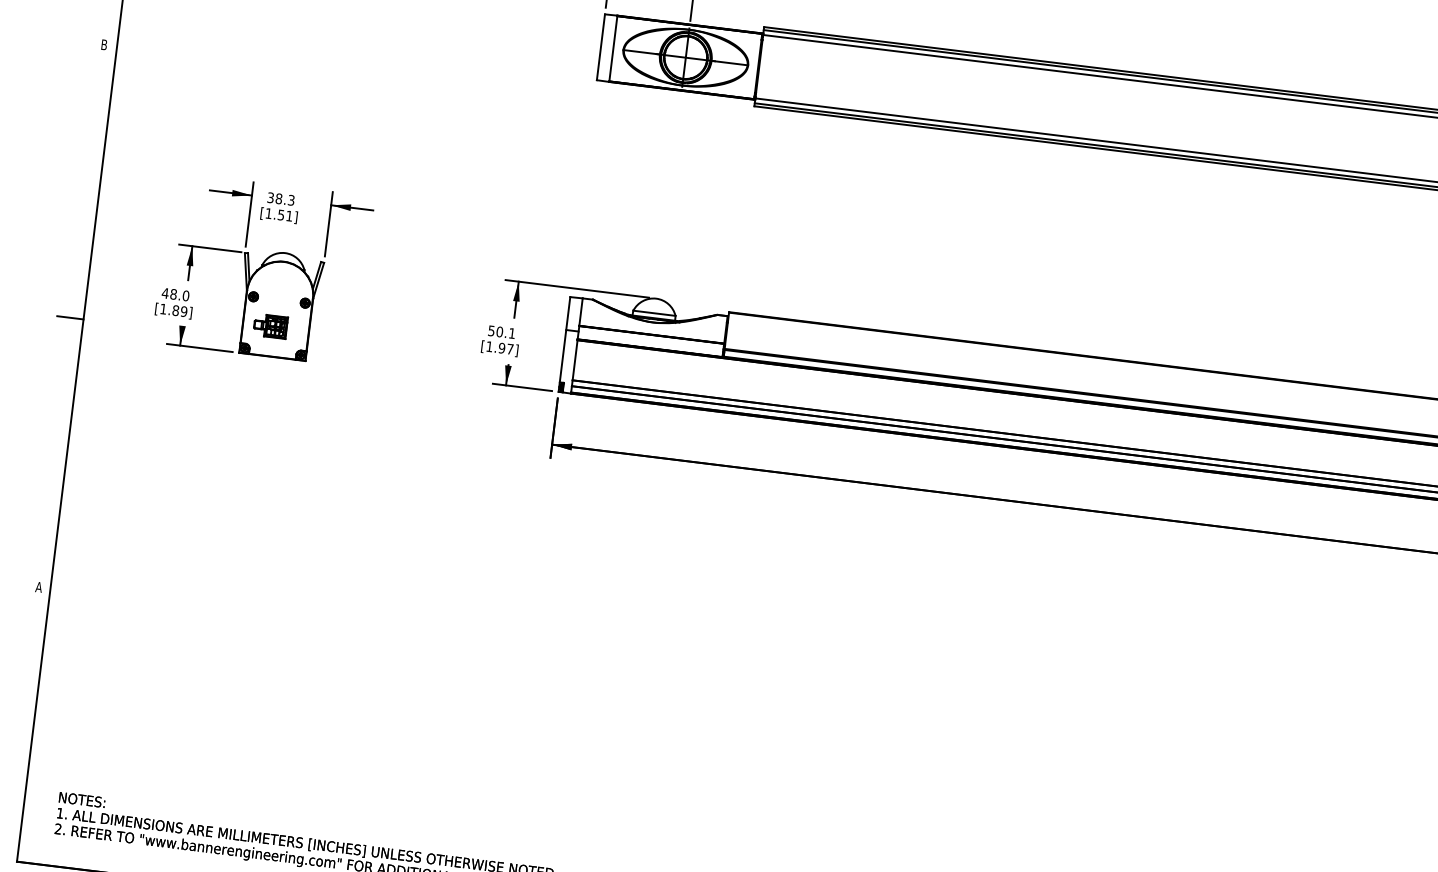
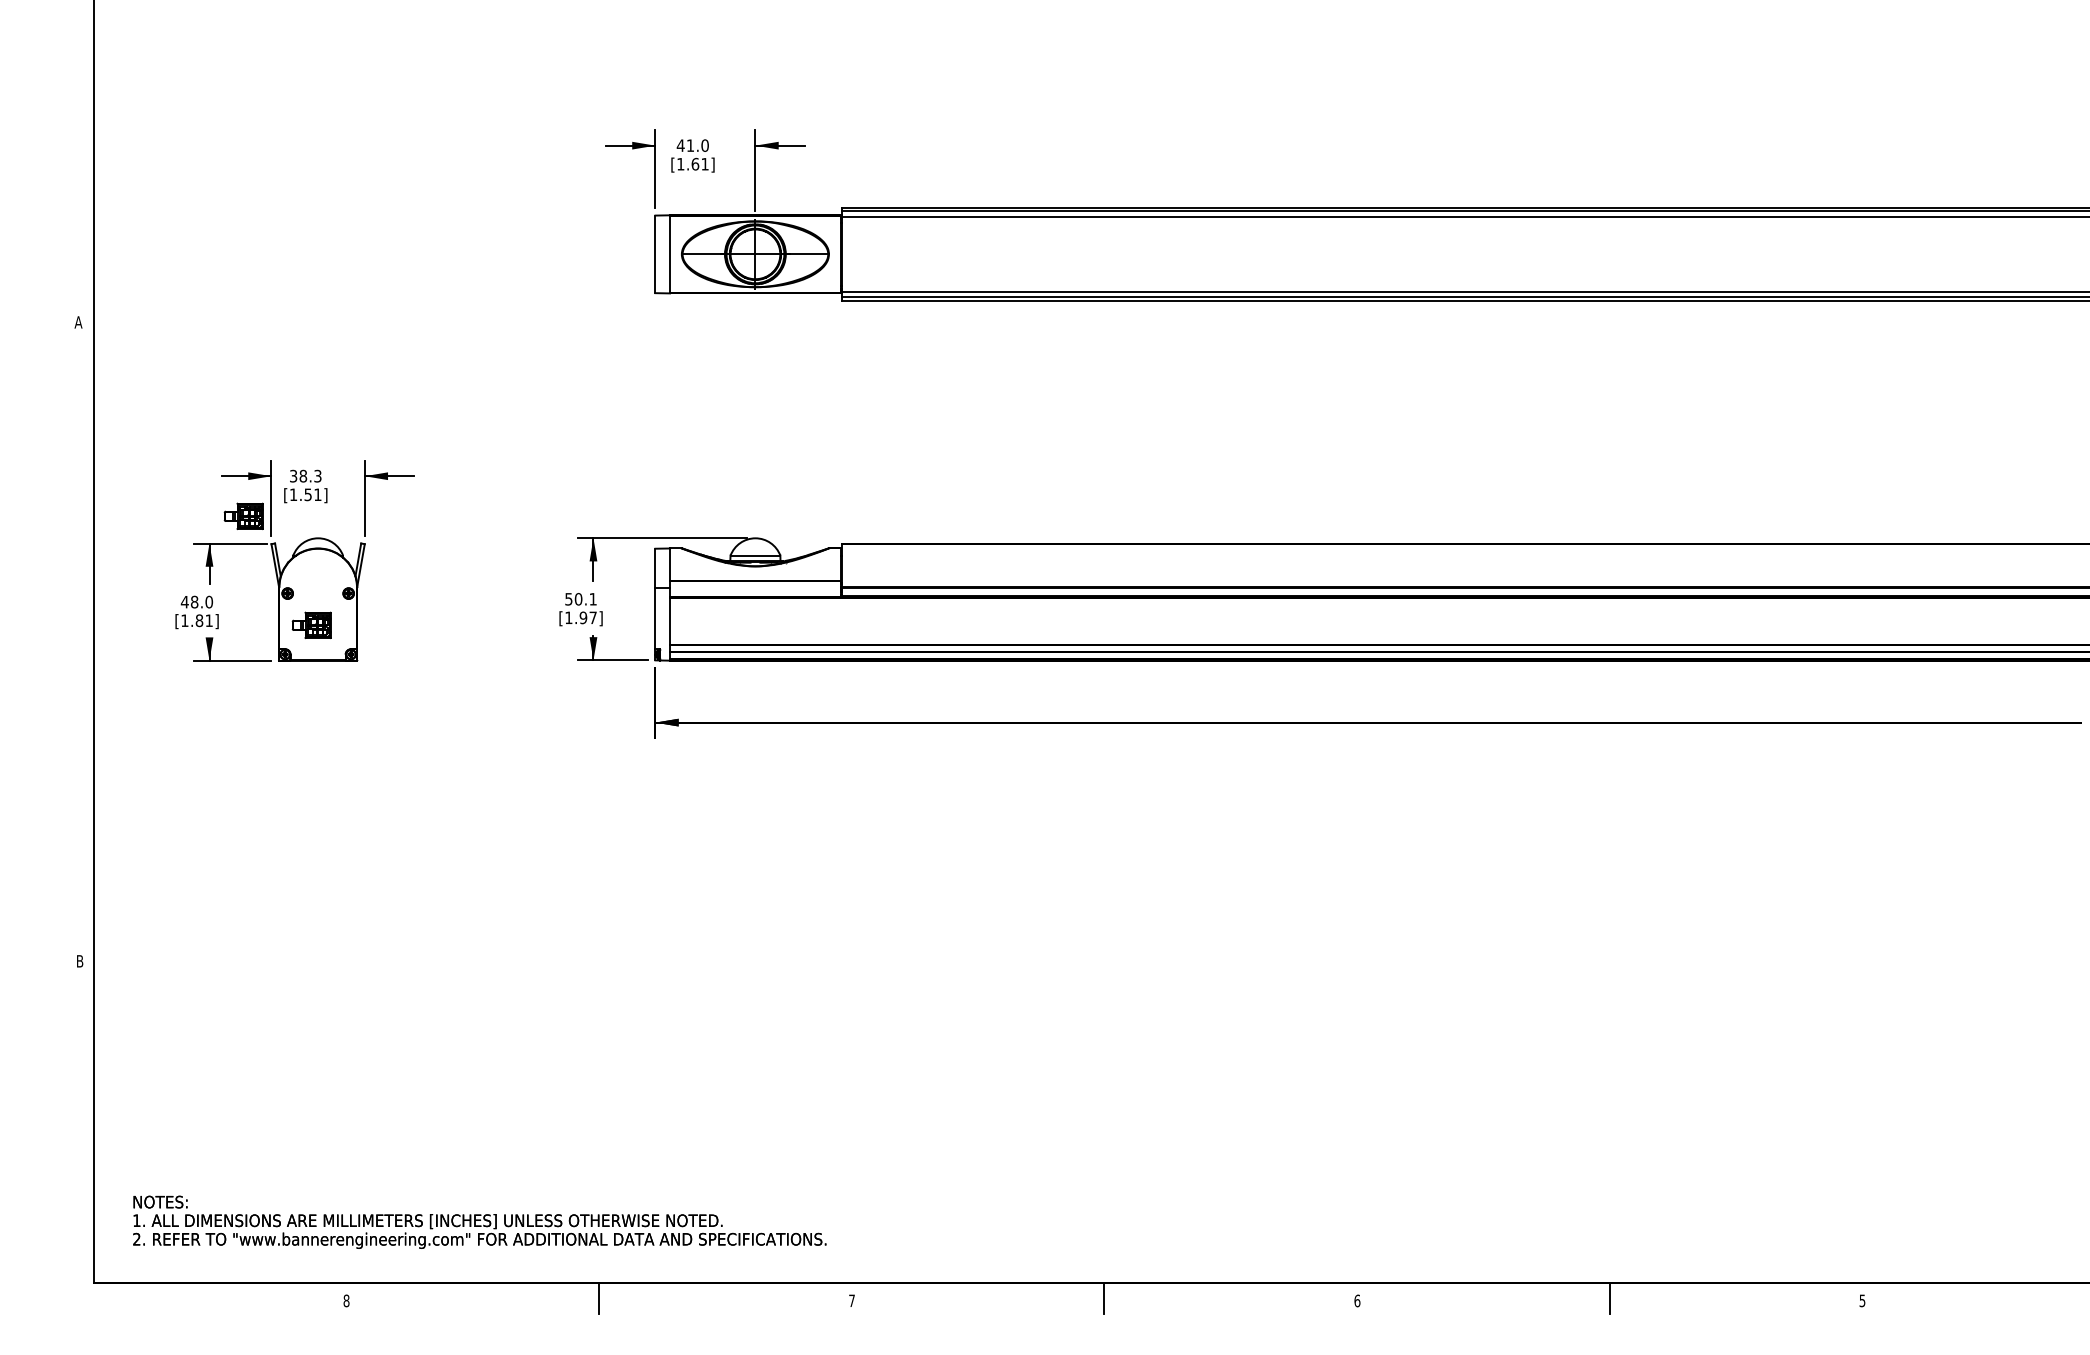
text: (104, 44) -> (78, 322), B -> A
part: (224, 225) -> (243, 515), added
text: (183, 311) -> (208, 620), [1.89] -> [1.81]
line: (69, 318) -> (77, 644), removed
text: (38, 587) -> (79, 961), A -> B

